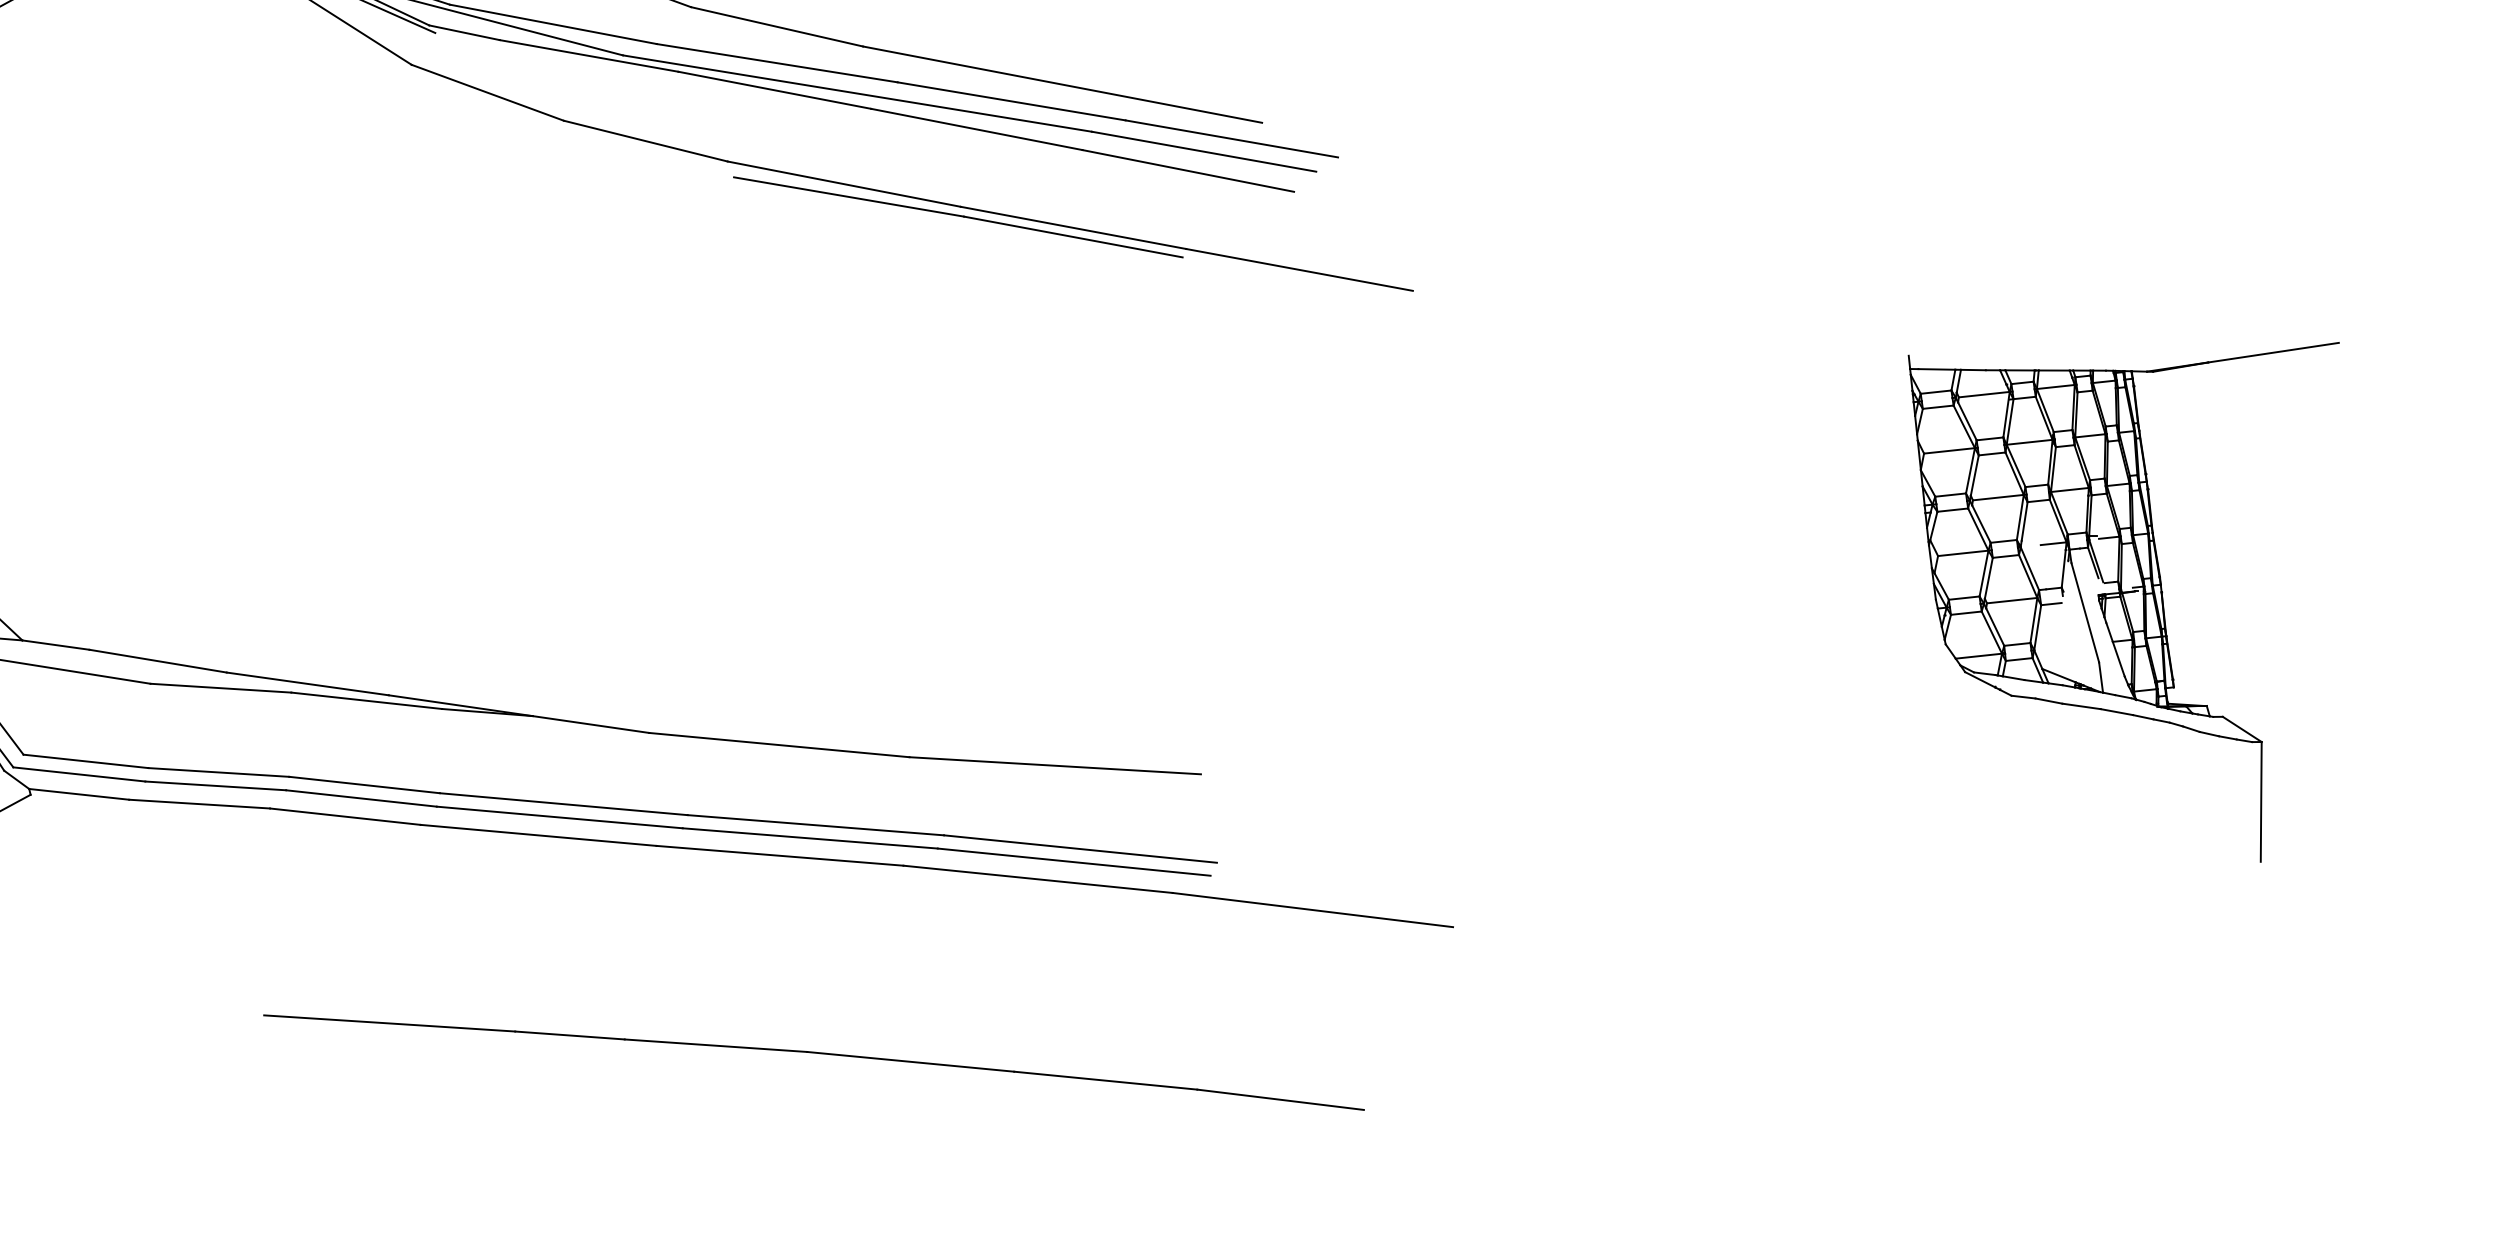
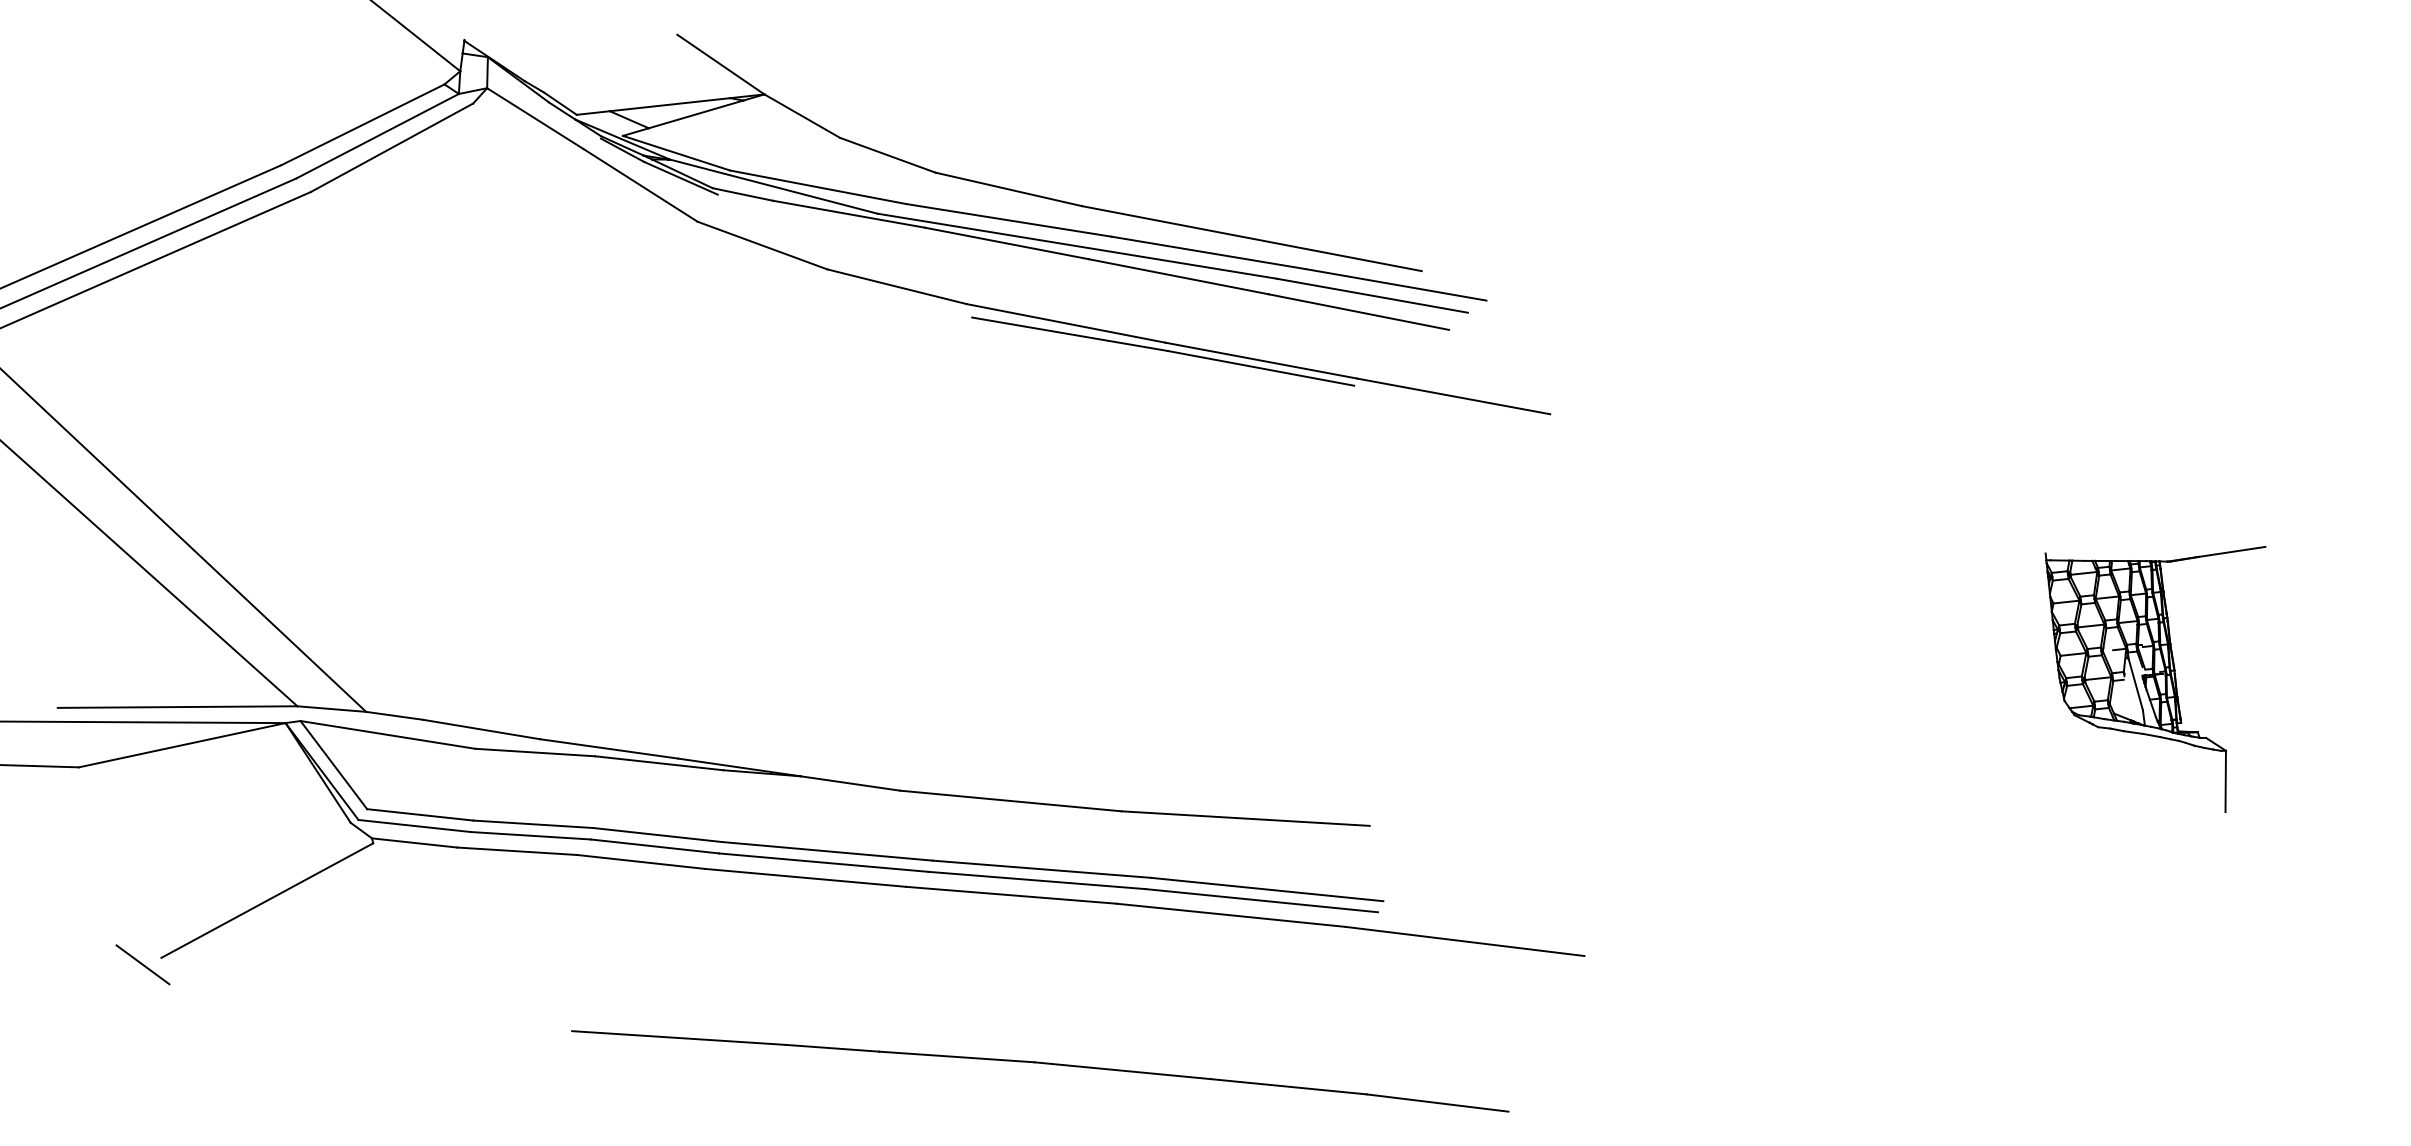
part: (2123, 602) -> (2155, 679), size x0.6

